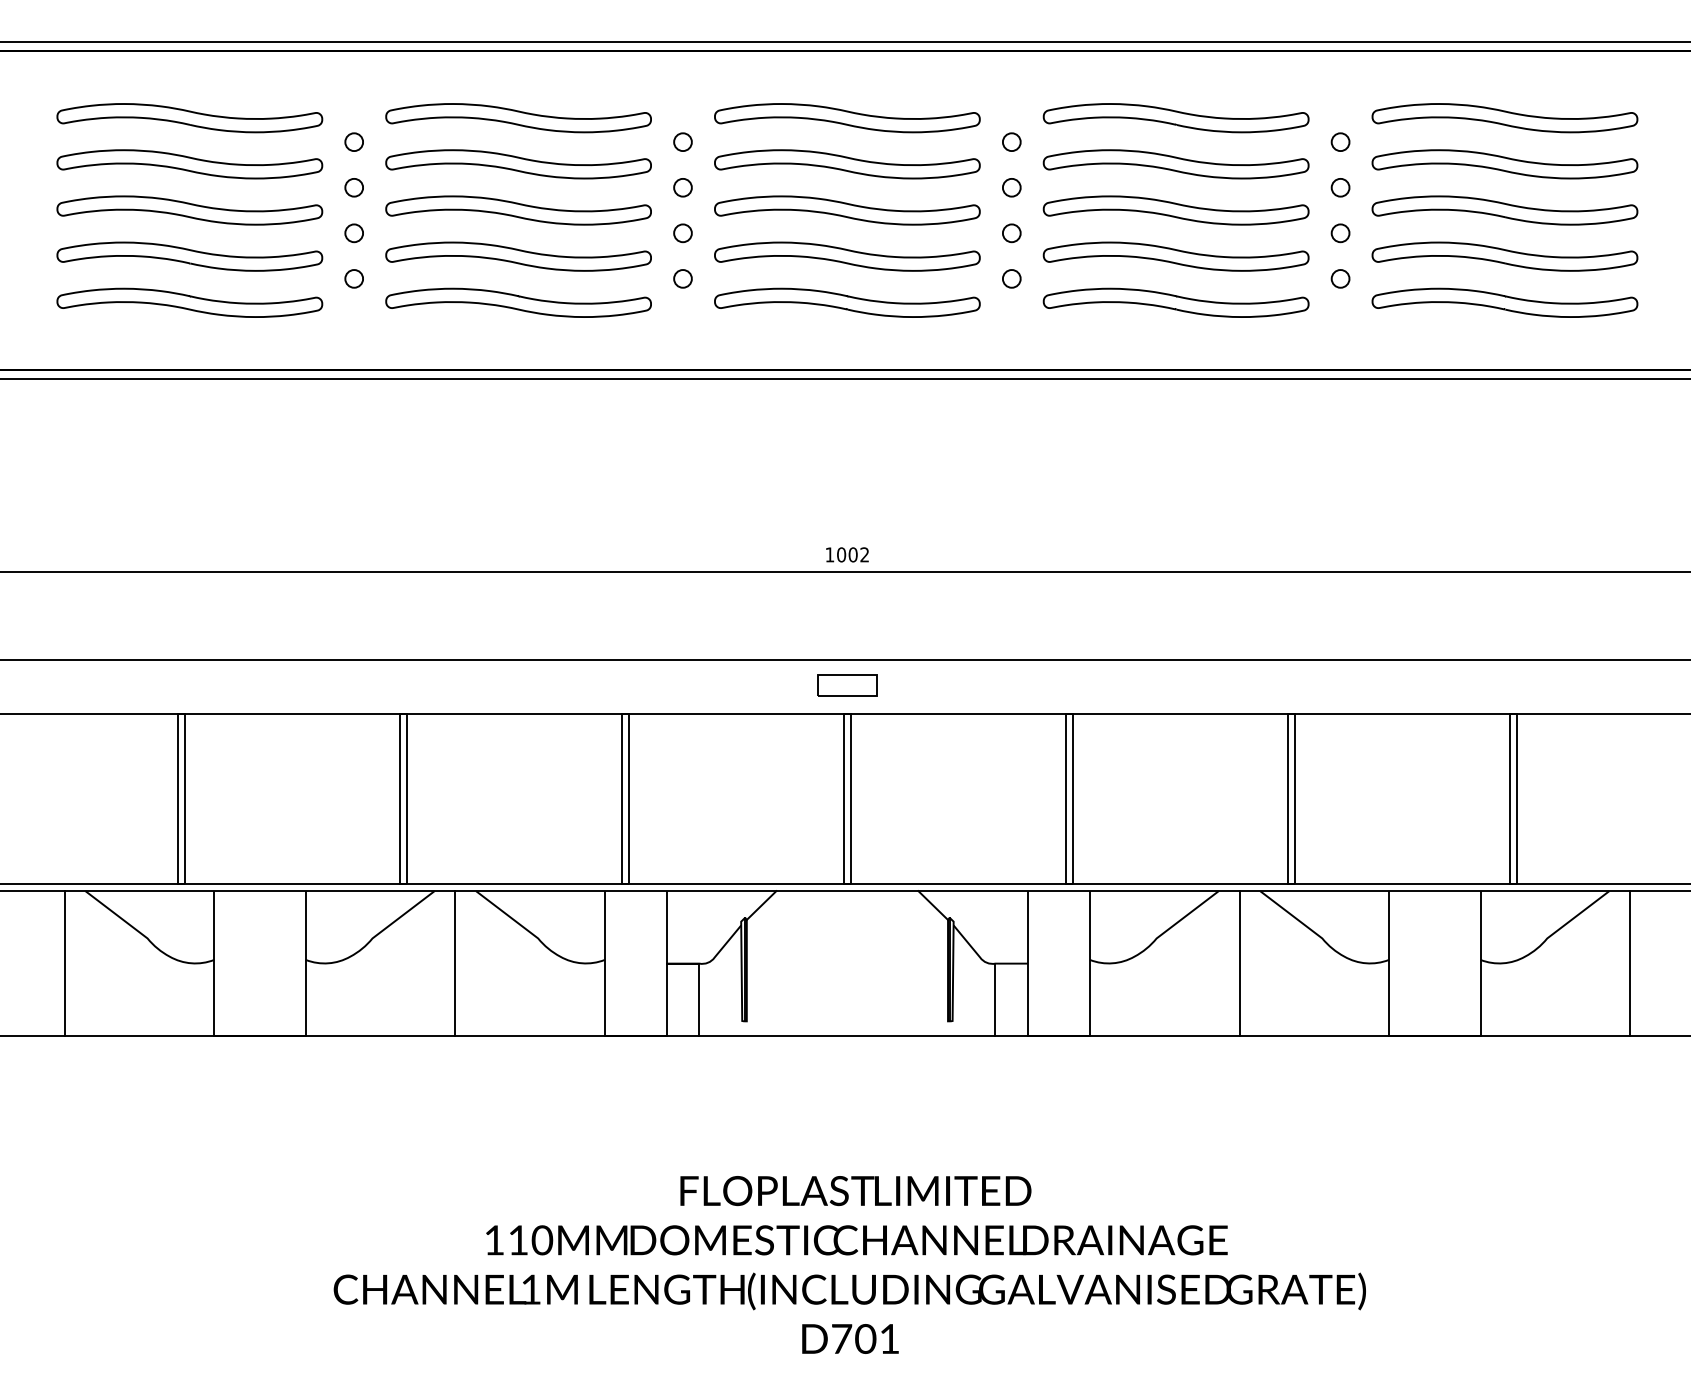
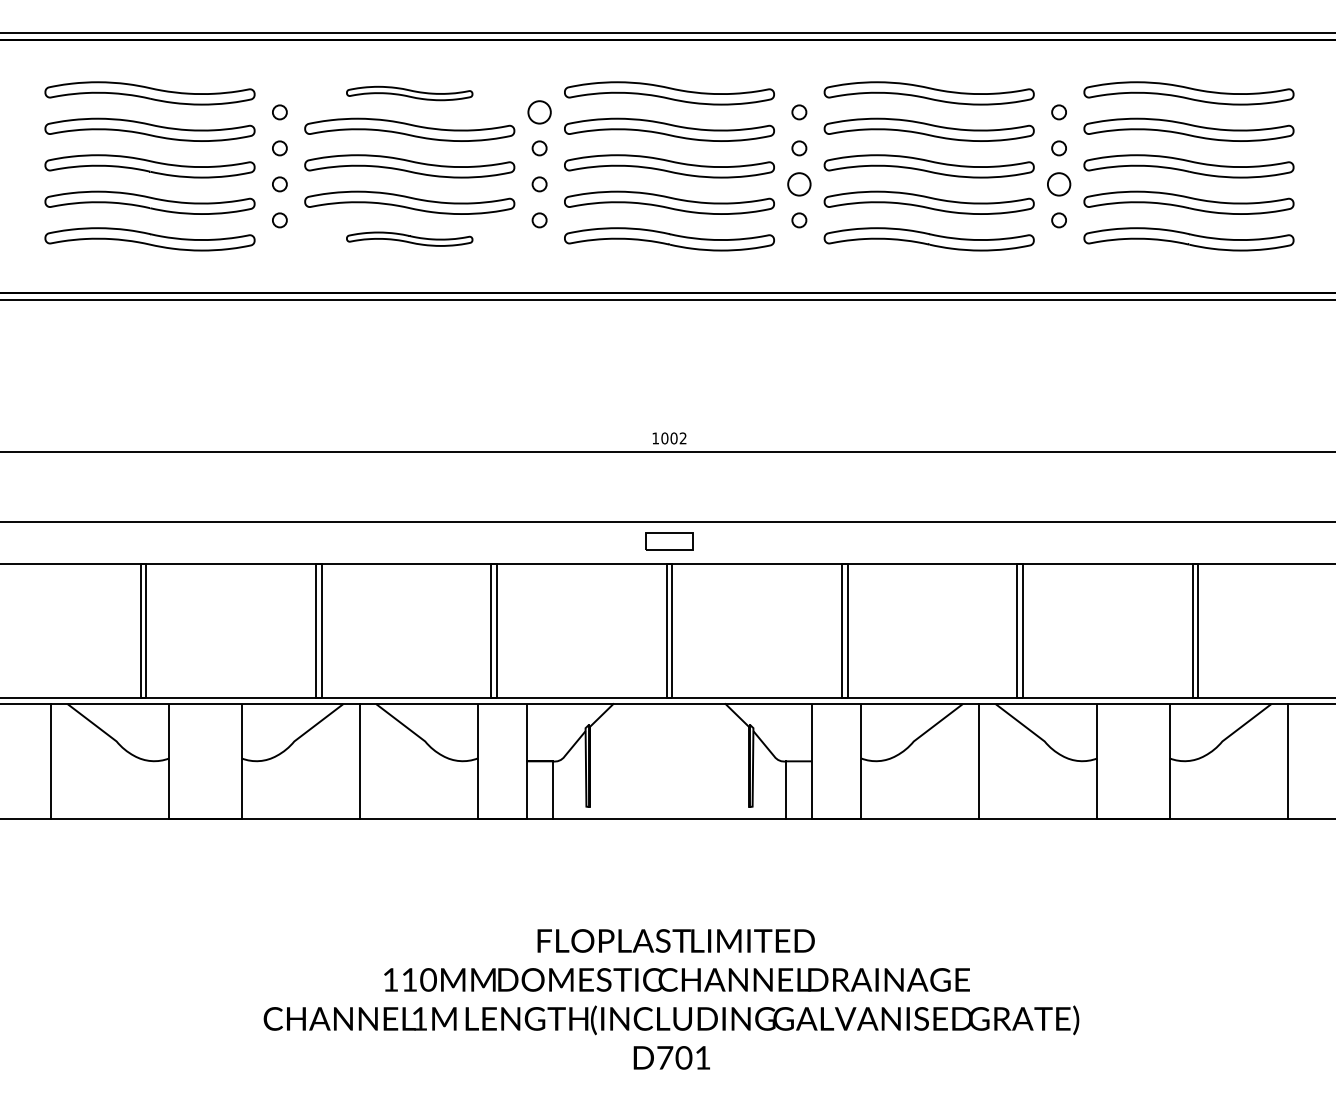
part: (518, 118) -> (409, 93), size x0.6
circle: (682, 142) -> (539, 112), size x1.6
circle: (1011, 233) -> (799, 184), size x1.6
circle: (1340, 233) -> (1059, 184), size x1.6
part: (518, 302) -> (409, 239), size x0.6

